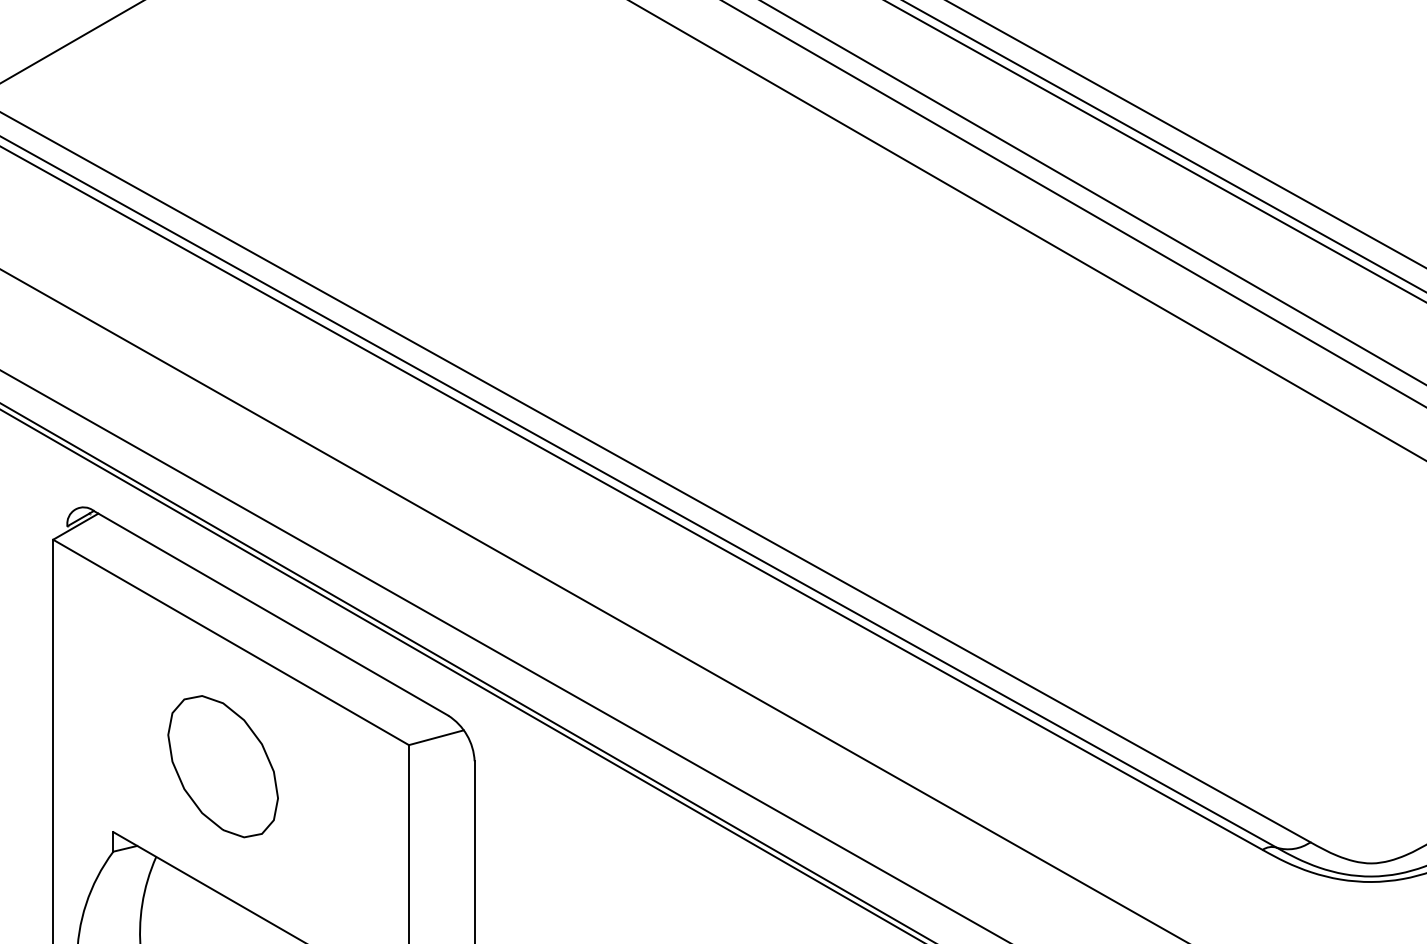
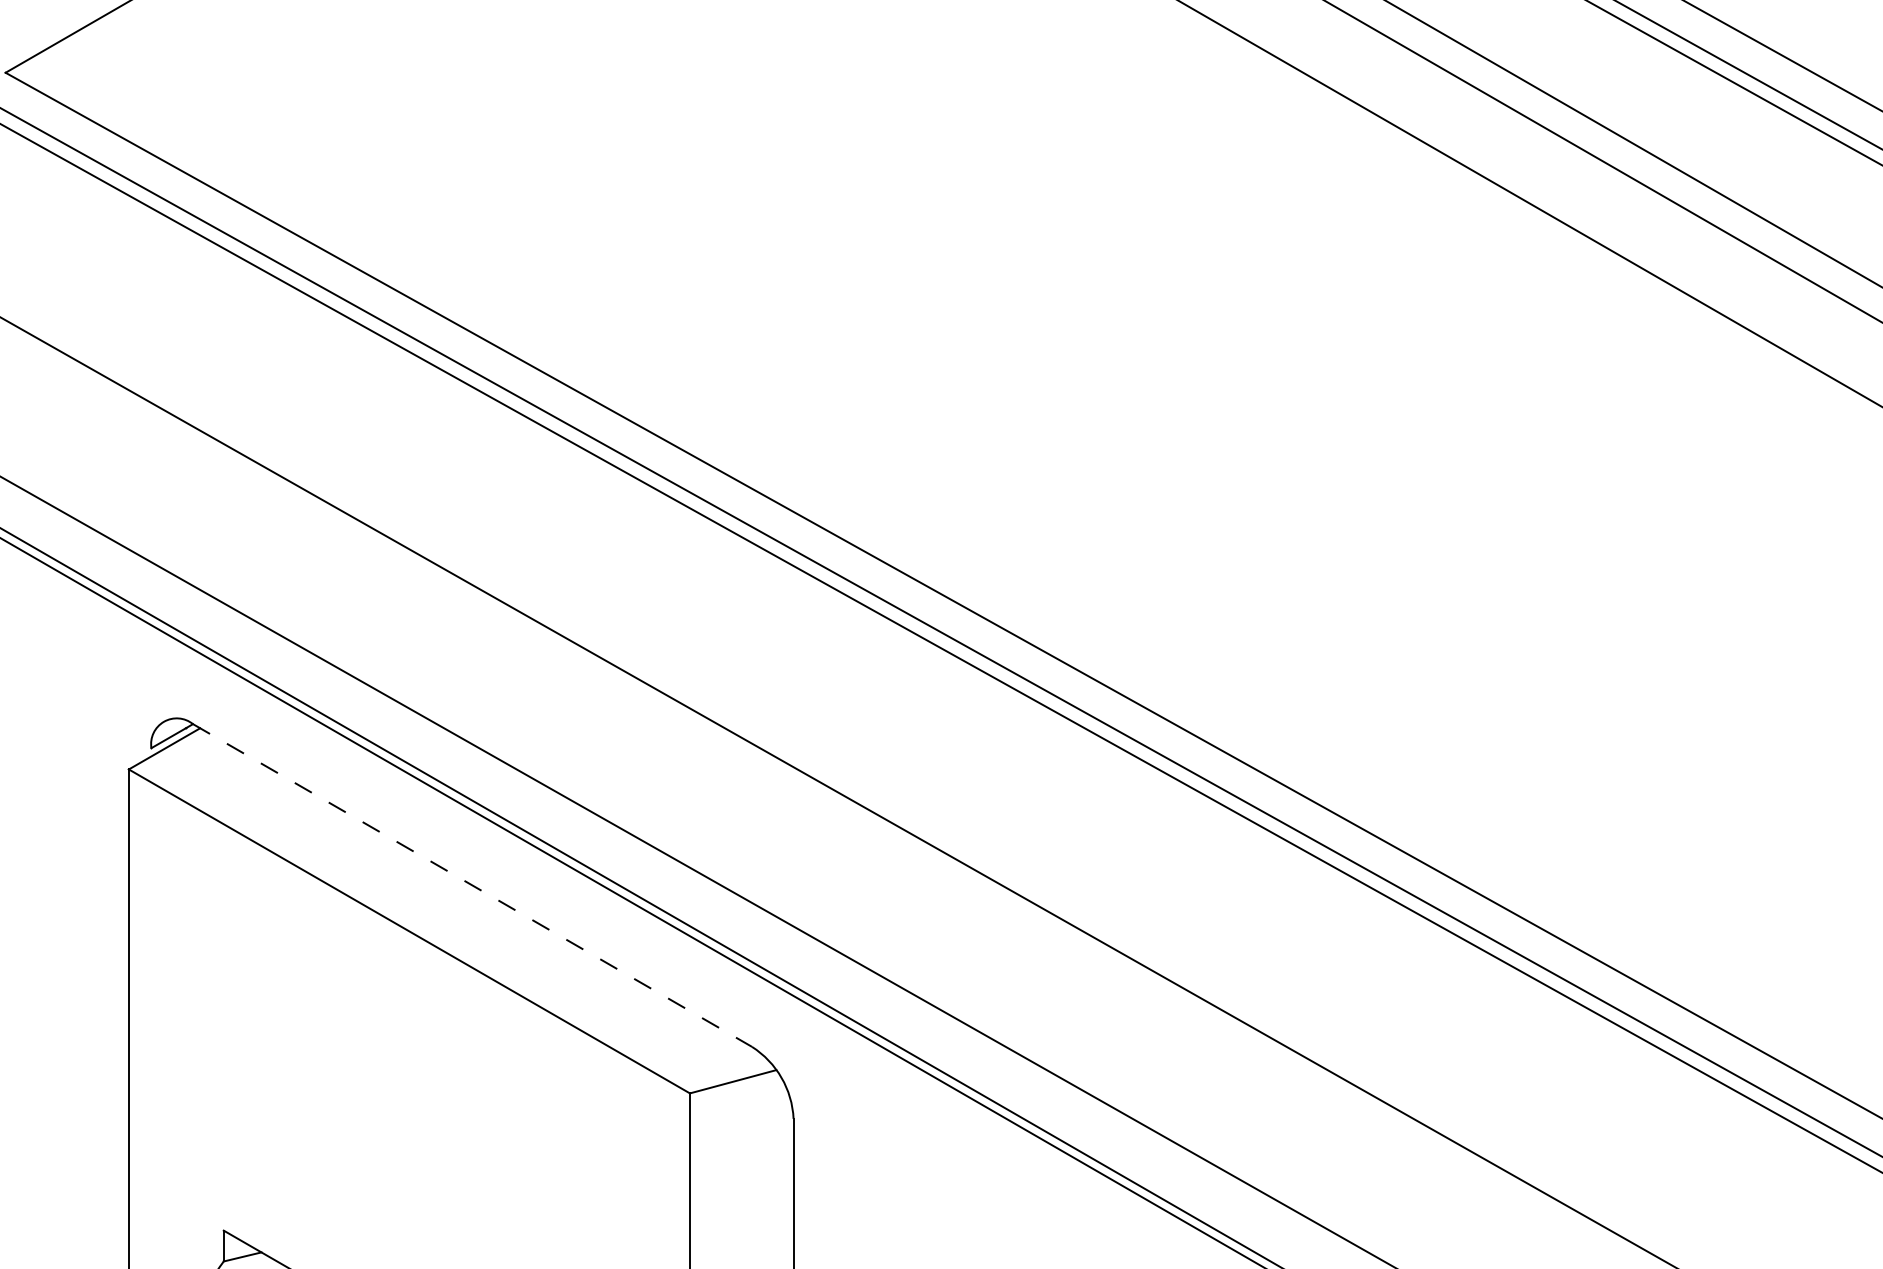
line: (271, 613) -> (473, 885), solid -> dashed
part: (222, 766) -> (395, 1127), removed

